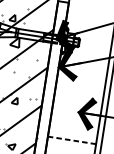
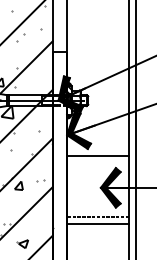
line: (79, 86) -> (97, 155), added
line: (72, 135) -> (97, 217), added
line: (72, 140) -> (98, 224), dashed -> solid

